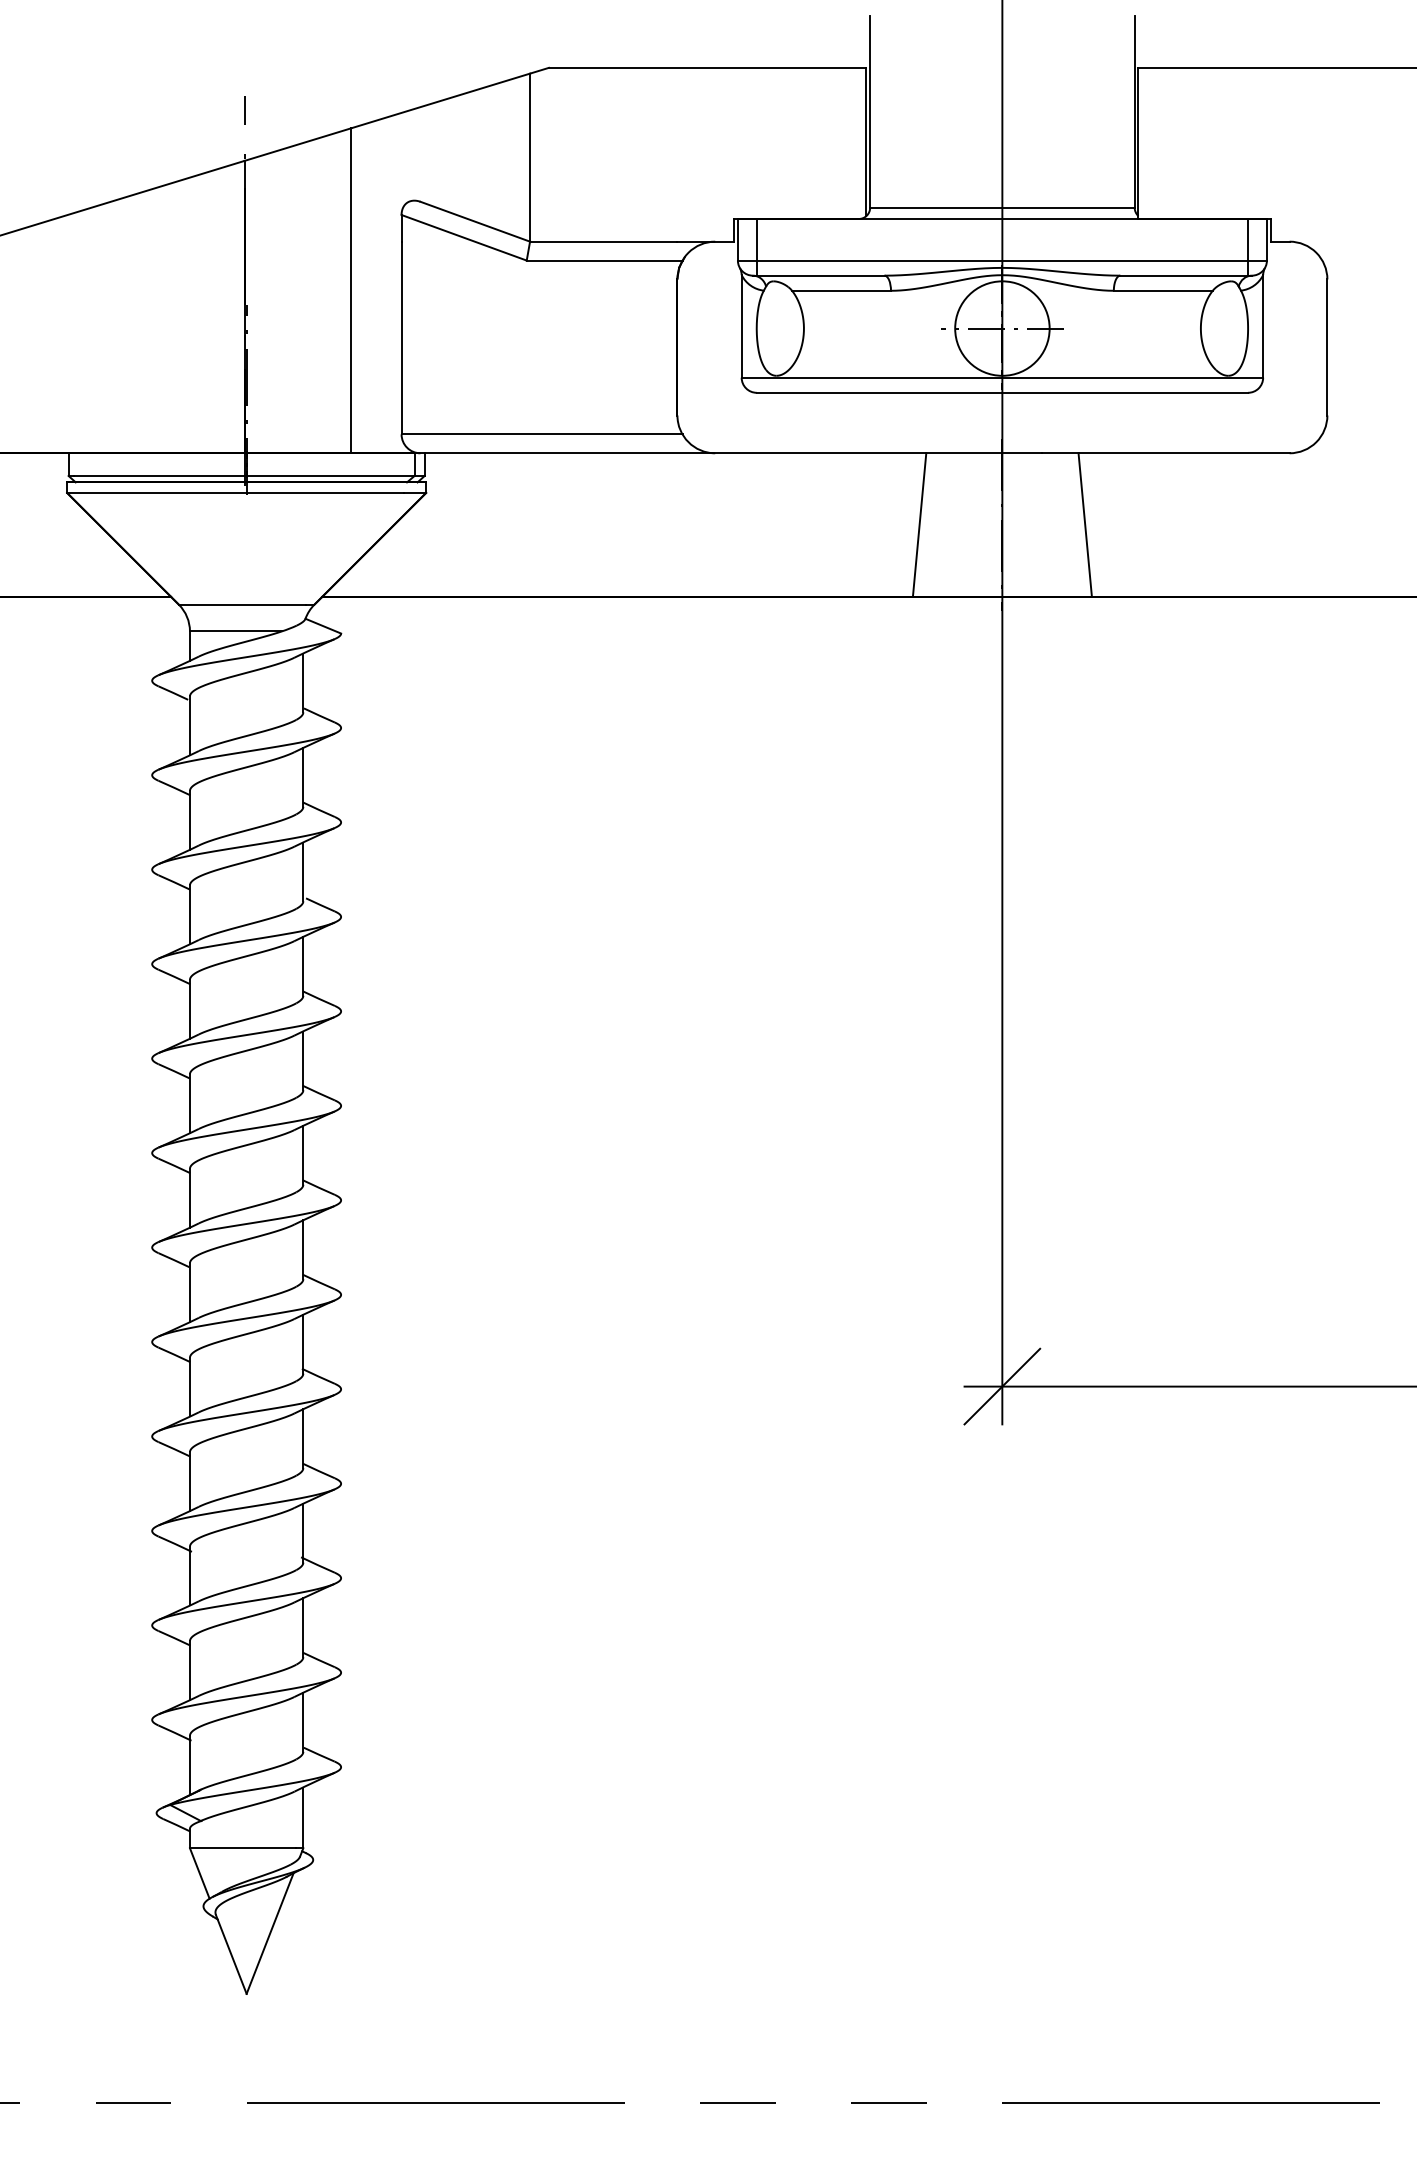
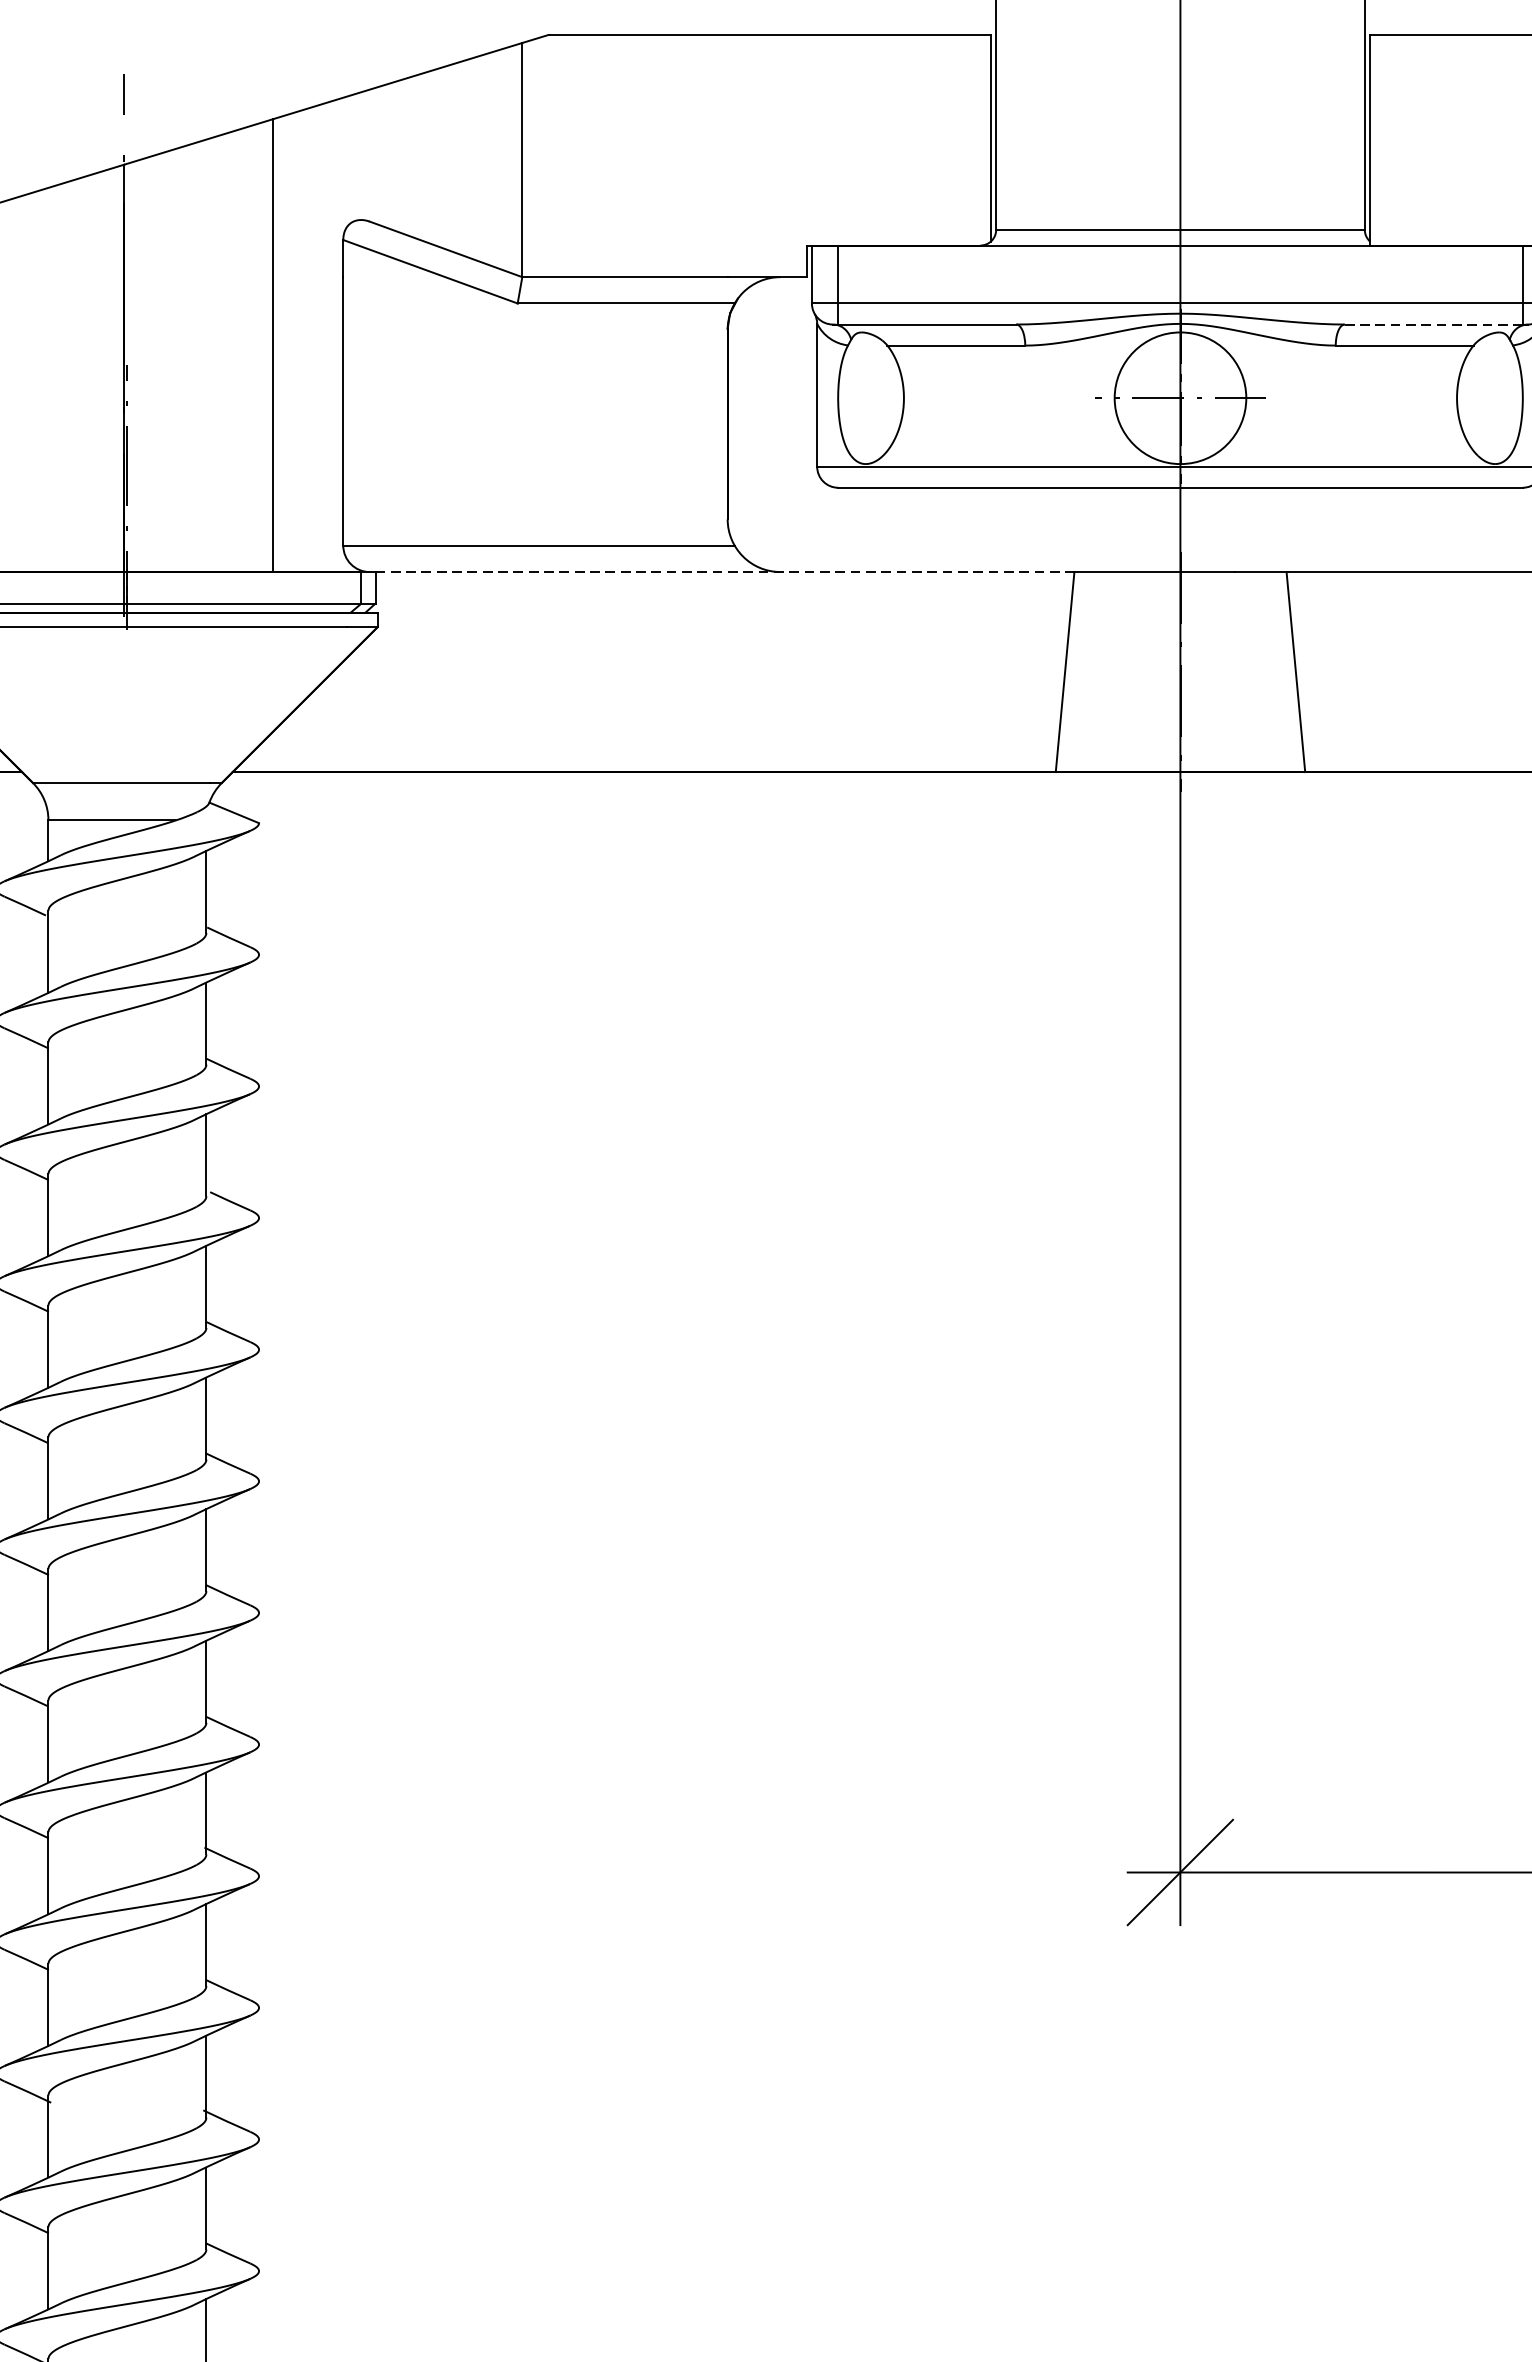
line: (1184, 275) -> (1434, 324), solid -> dashed
line: (675, 453) -> (724, 572), solid -> dashed

